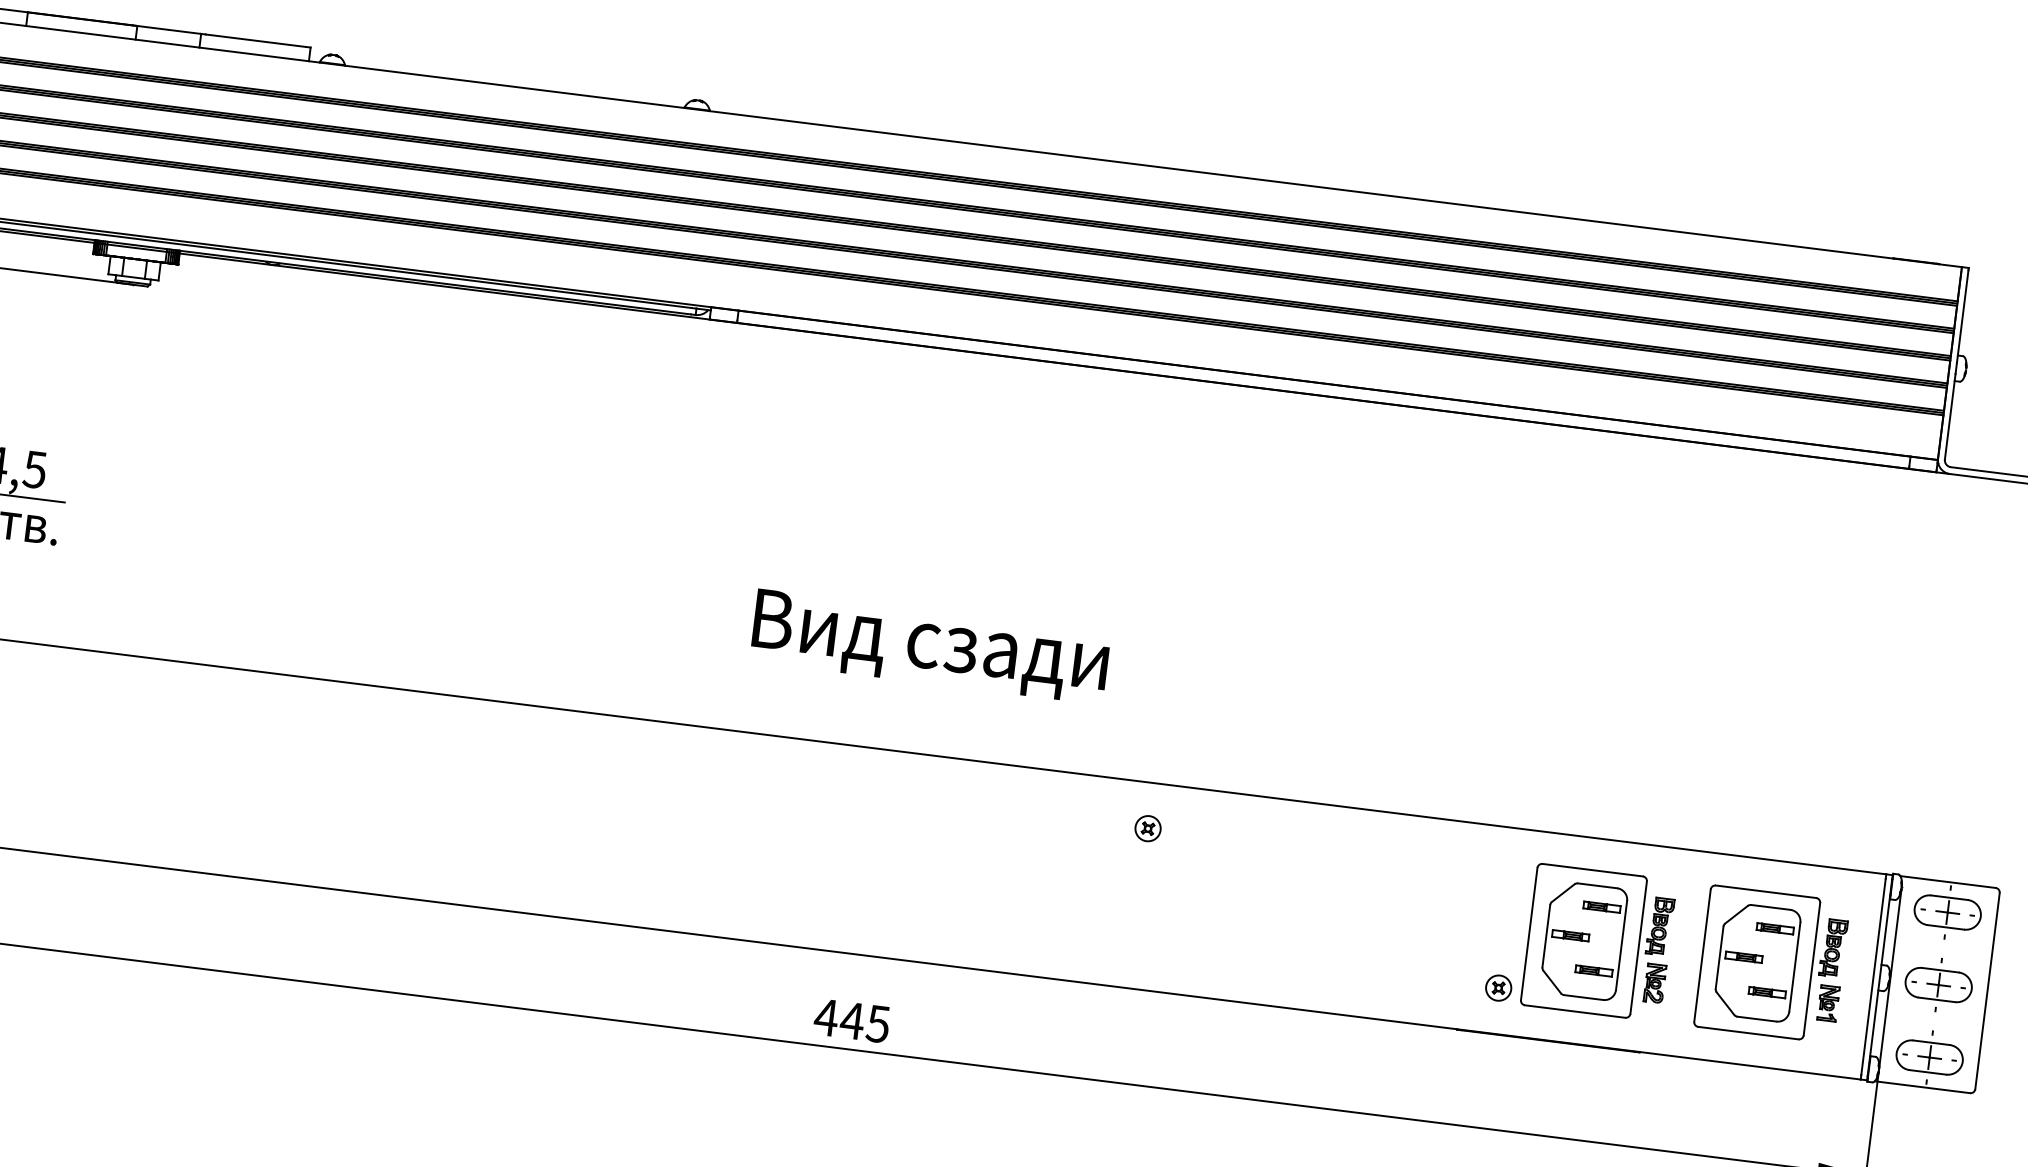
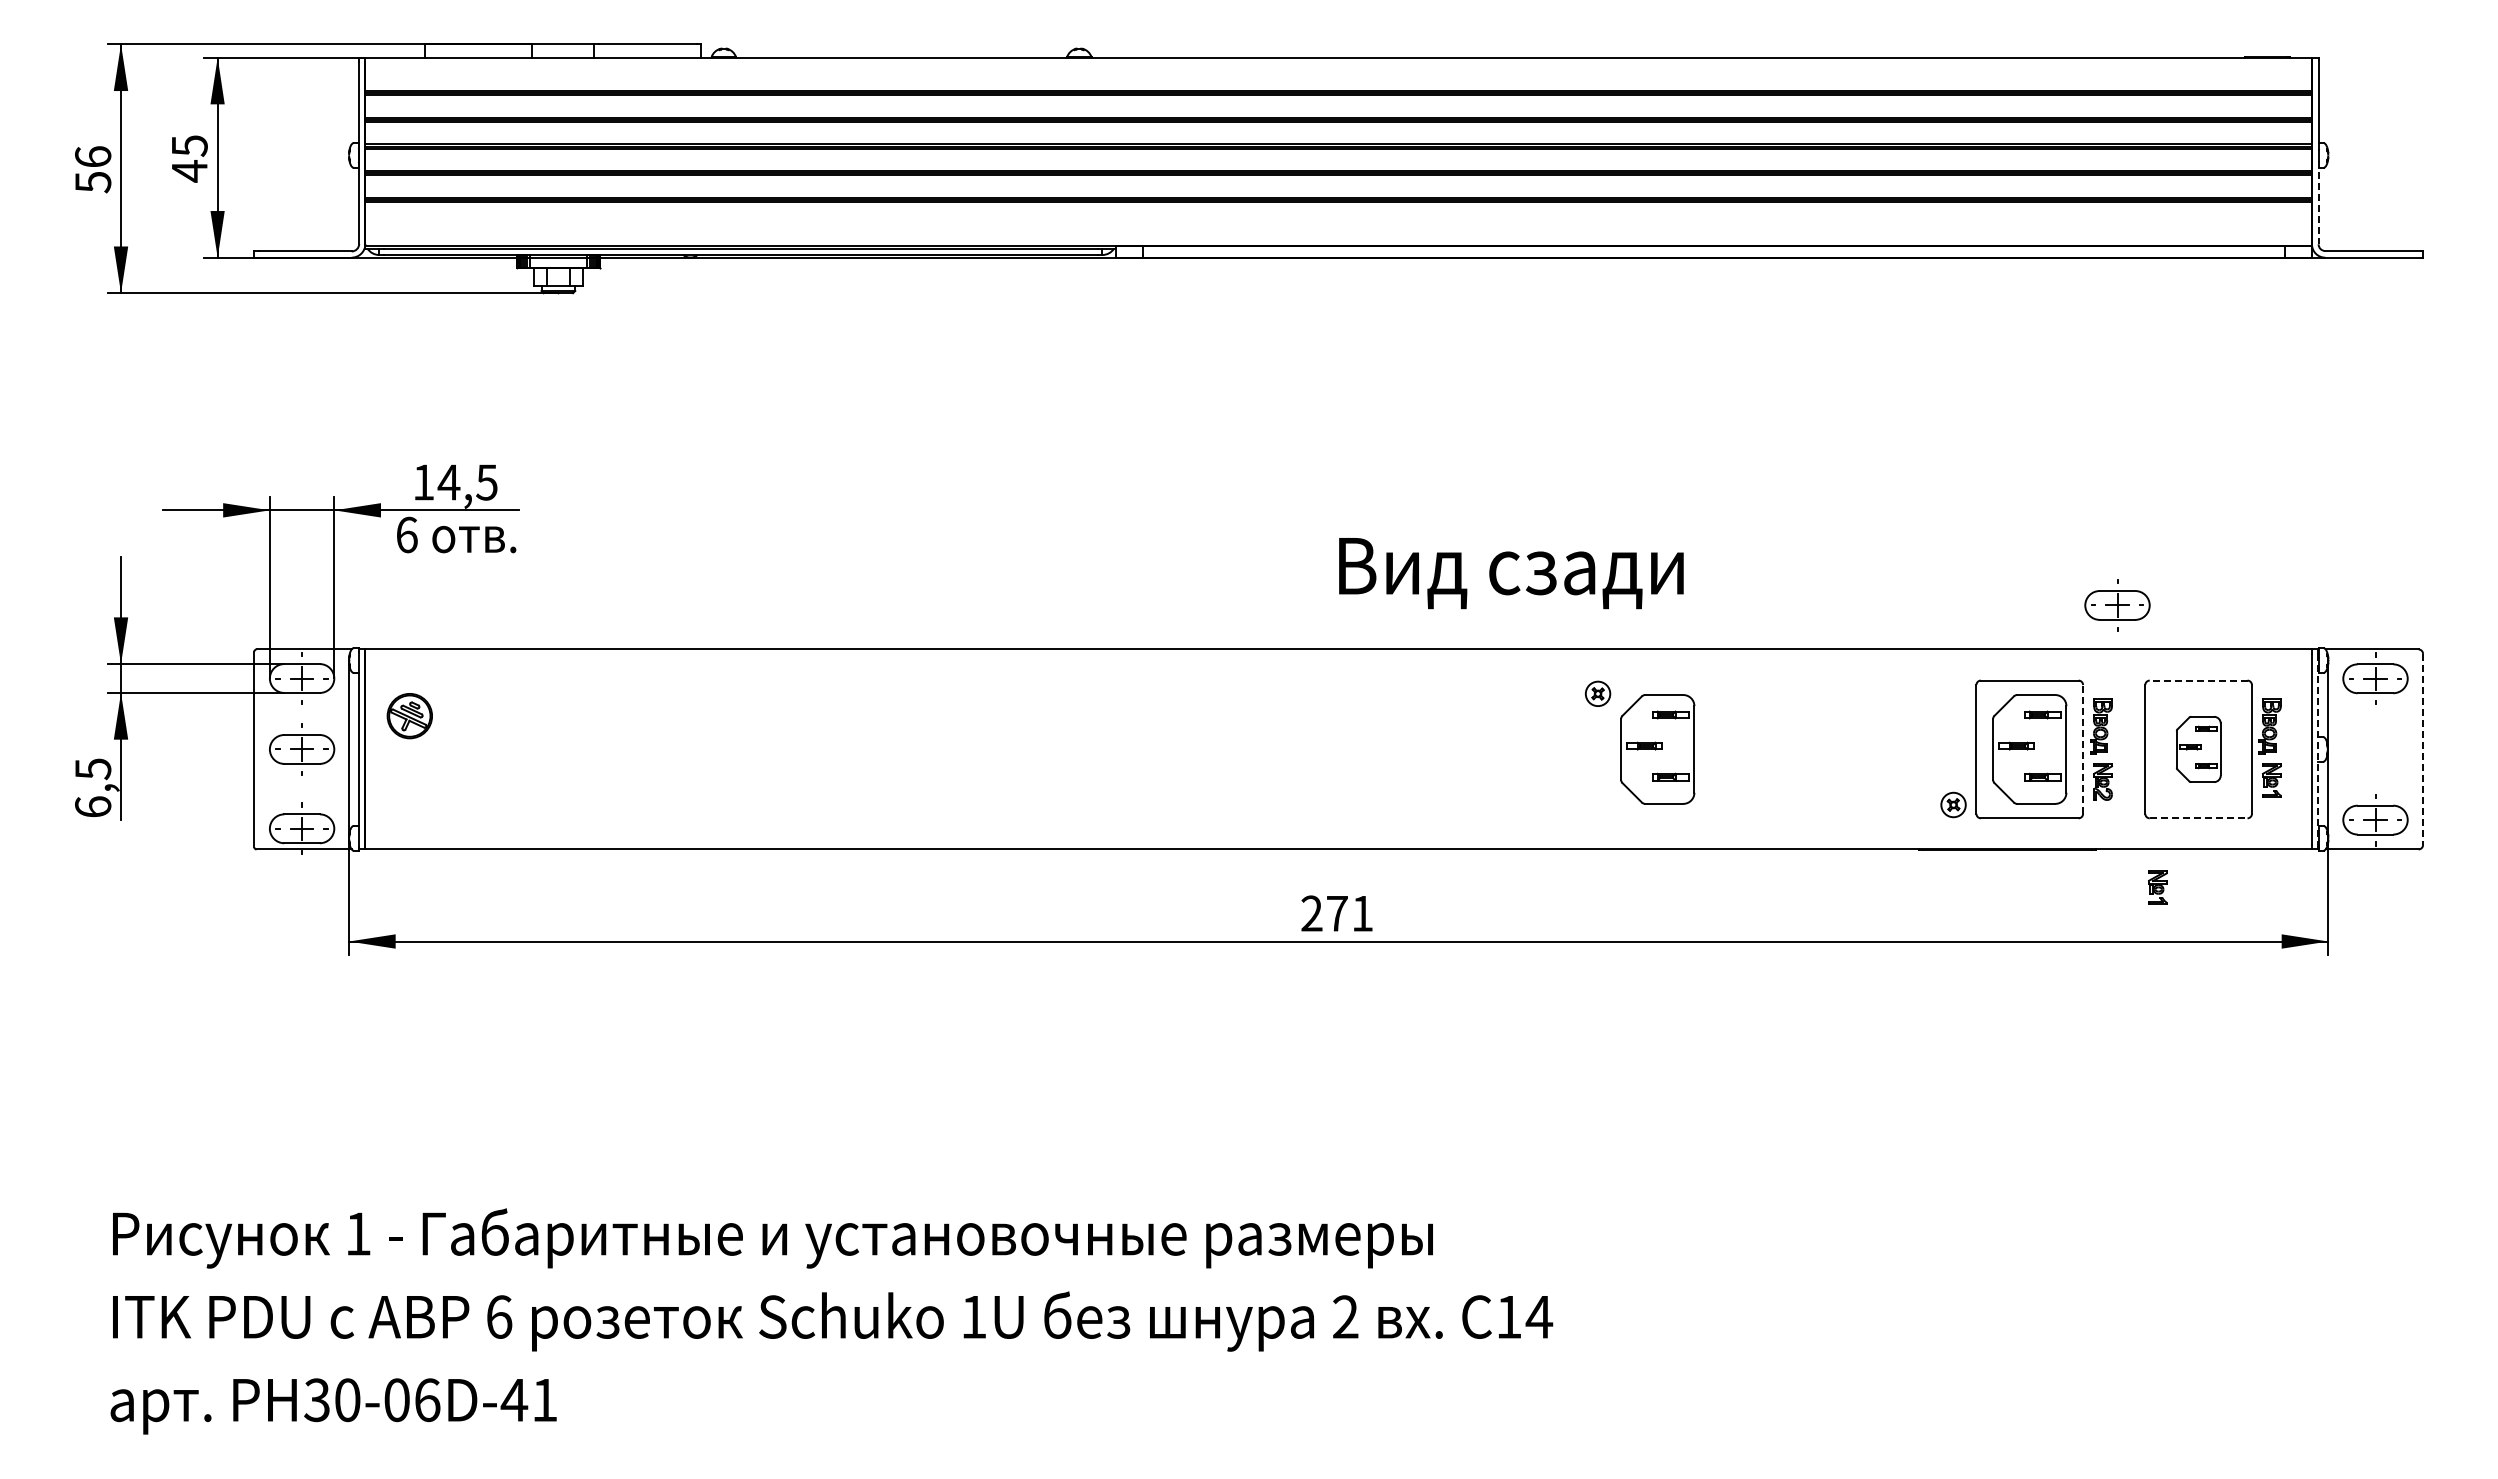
line: (1950, 416) -> (2318, 202), solid -> dashed
text: (930, 646) -> (1511, 573), moved
line: (1765, 891) -> (2198, 680), solid -> dashed
part: (1201, 893) -> (1657, 749), added
line: (1639, 946) -> (2083, 748), solid -> dashed
part: (1757, 962) -> (2198, 749), size x0.6
line: (1880, 977) -> (2318, 749), solid -> dashed
part: (1938, 985) -> (2117, 605), moved
line: (1987, 991) -> (2423, 749), solid -> dashed
text: (851, 1020) -> (1336, 913), 445 -> 271
line: (1748, 1033) -> (2198, 818), solid -> dashed
part: (1697, 1098) -> (2157, 887), added

